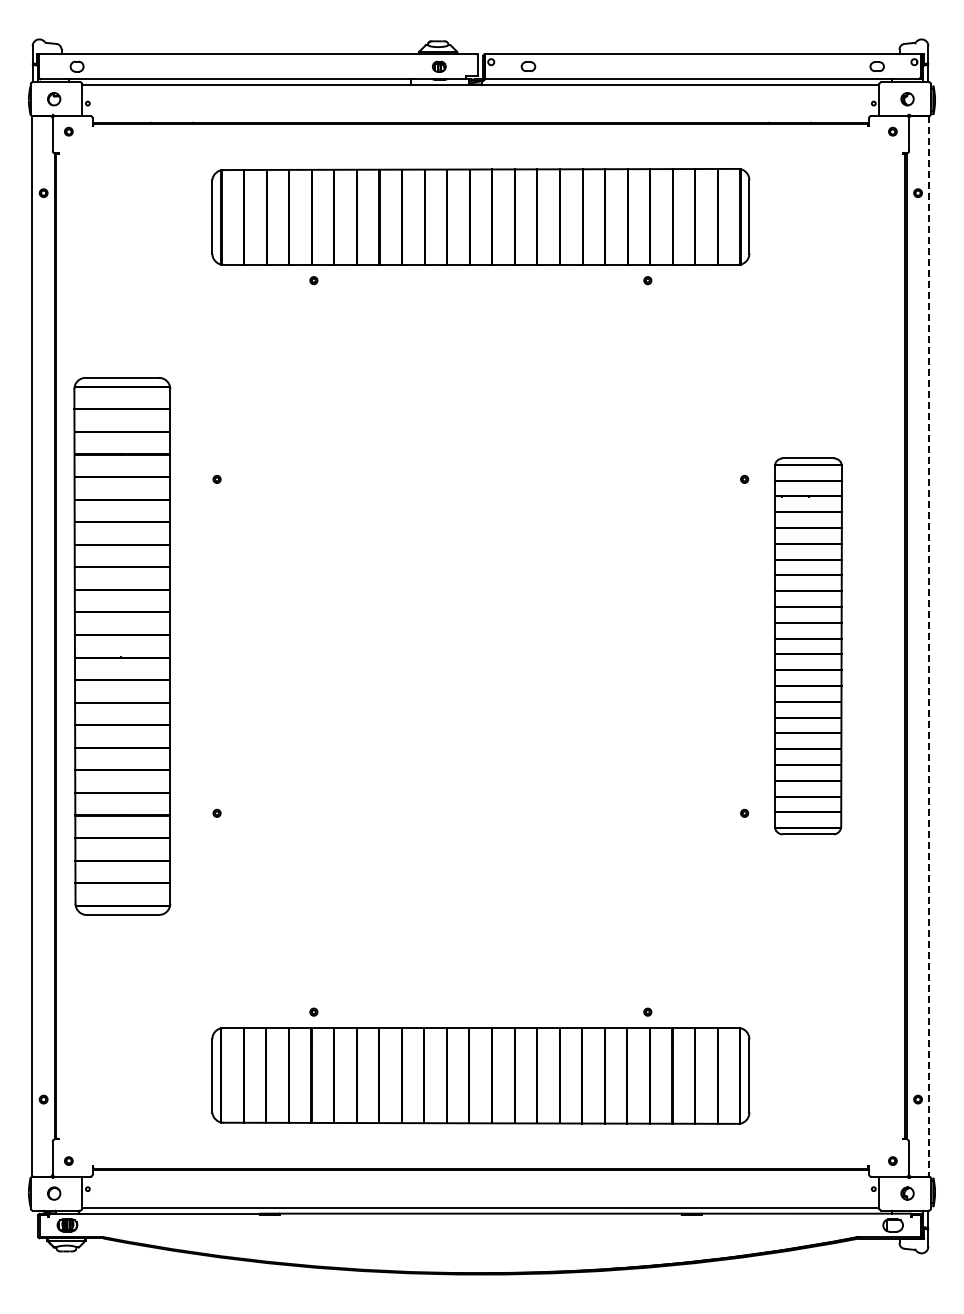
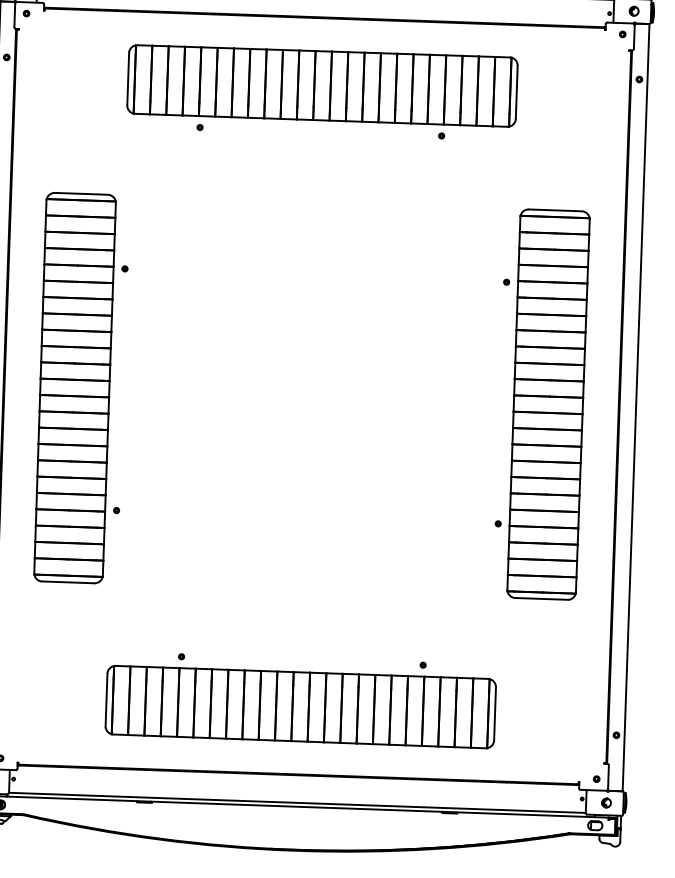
part: (122, 646) -> (74, 388), moved
part: (808, 646) -> (548, 404), size x1.43
line: (929, 646) -> (636, 407), dashed -> solid

